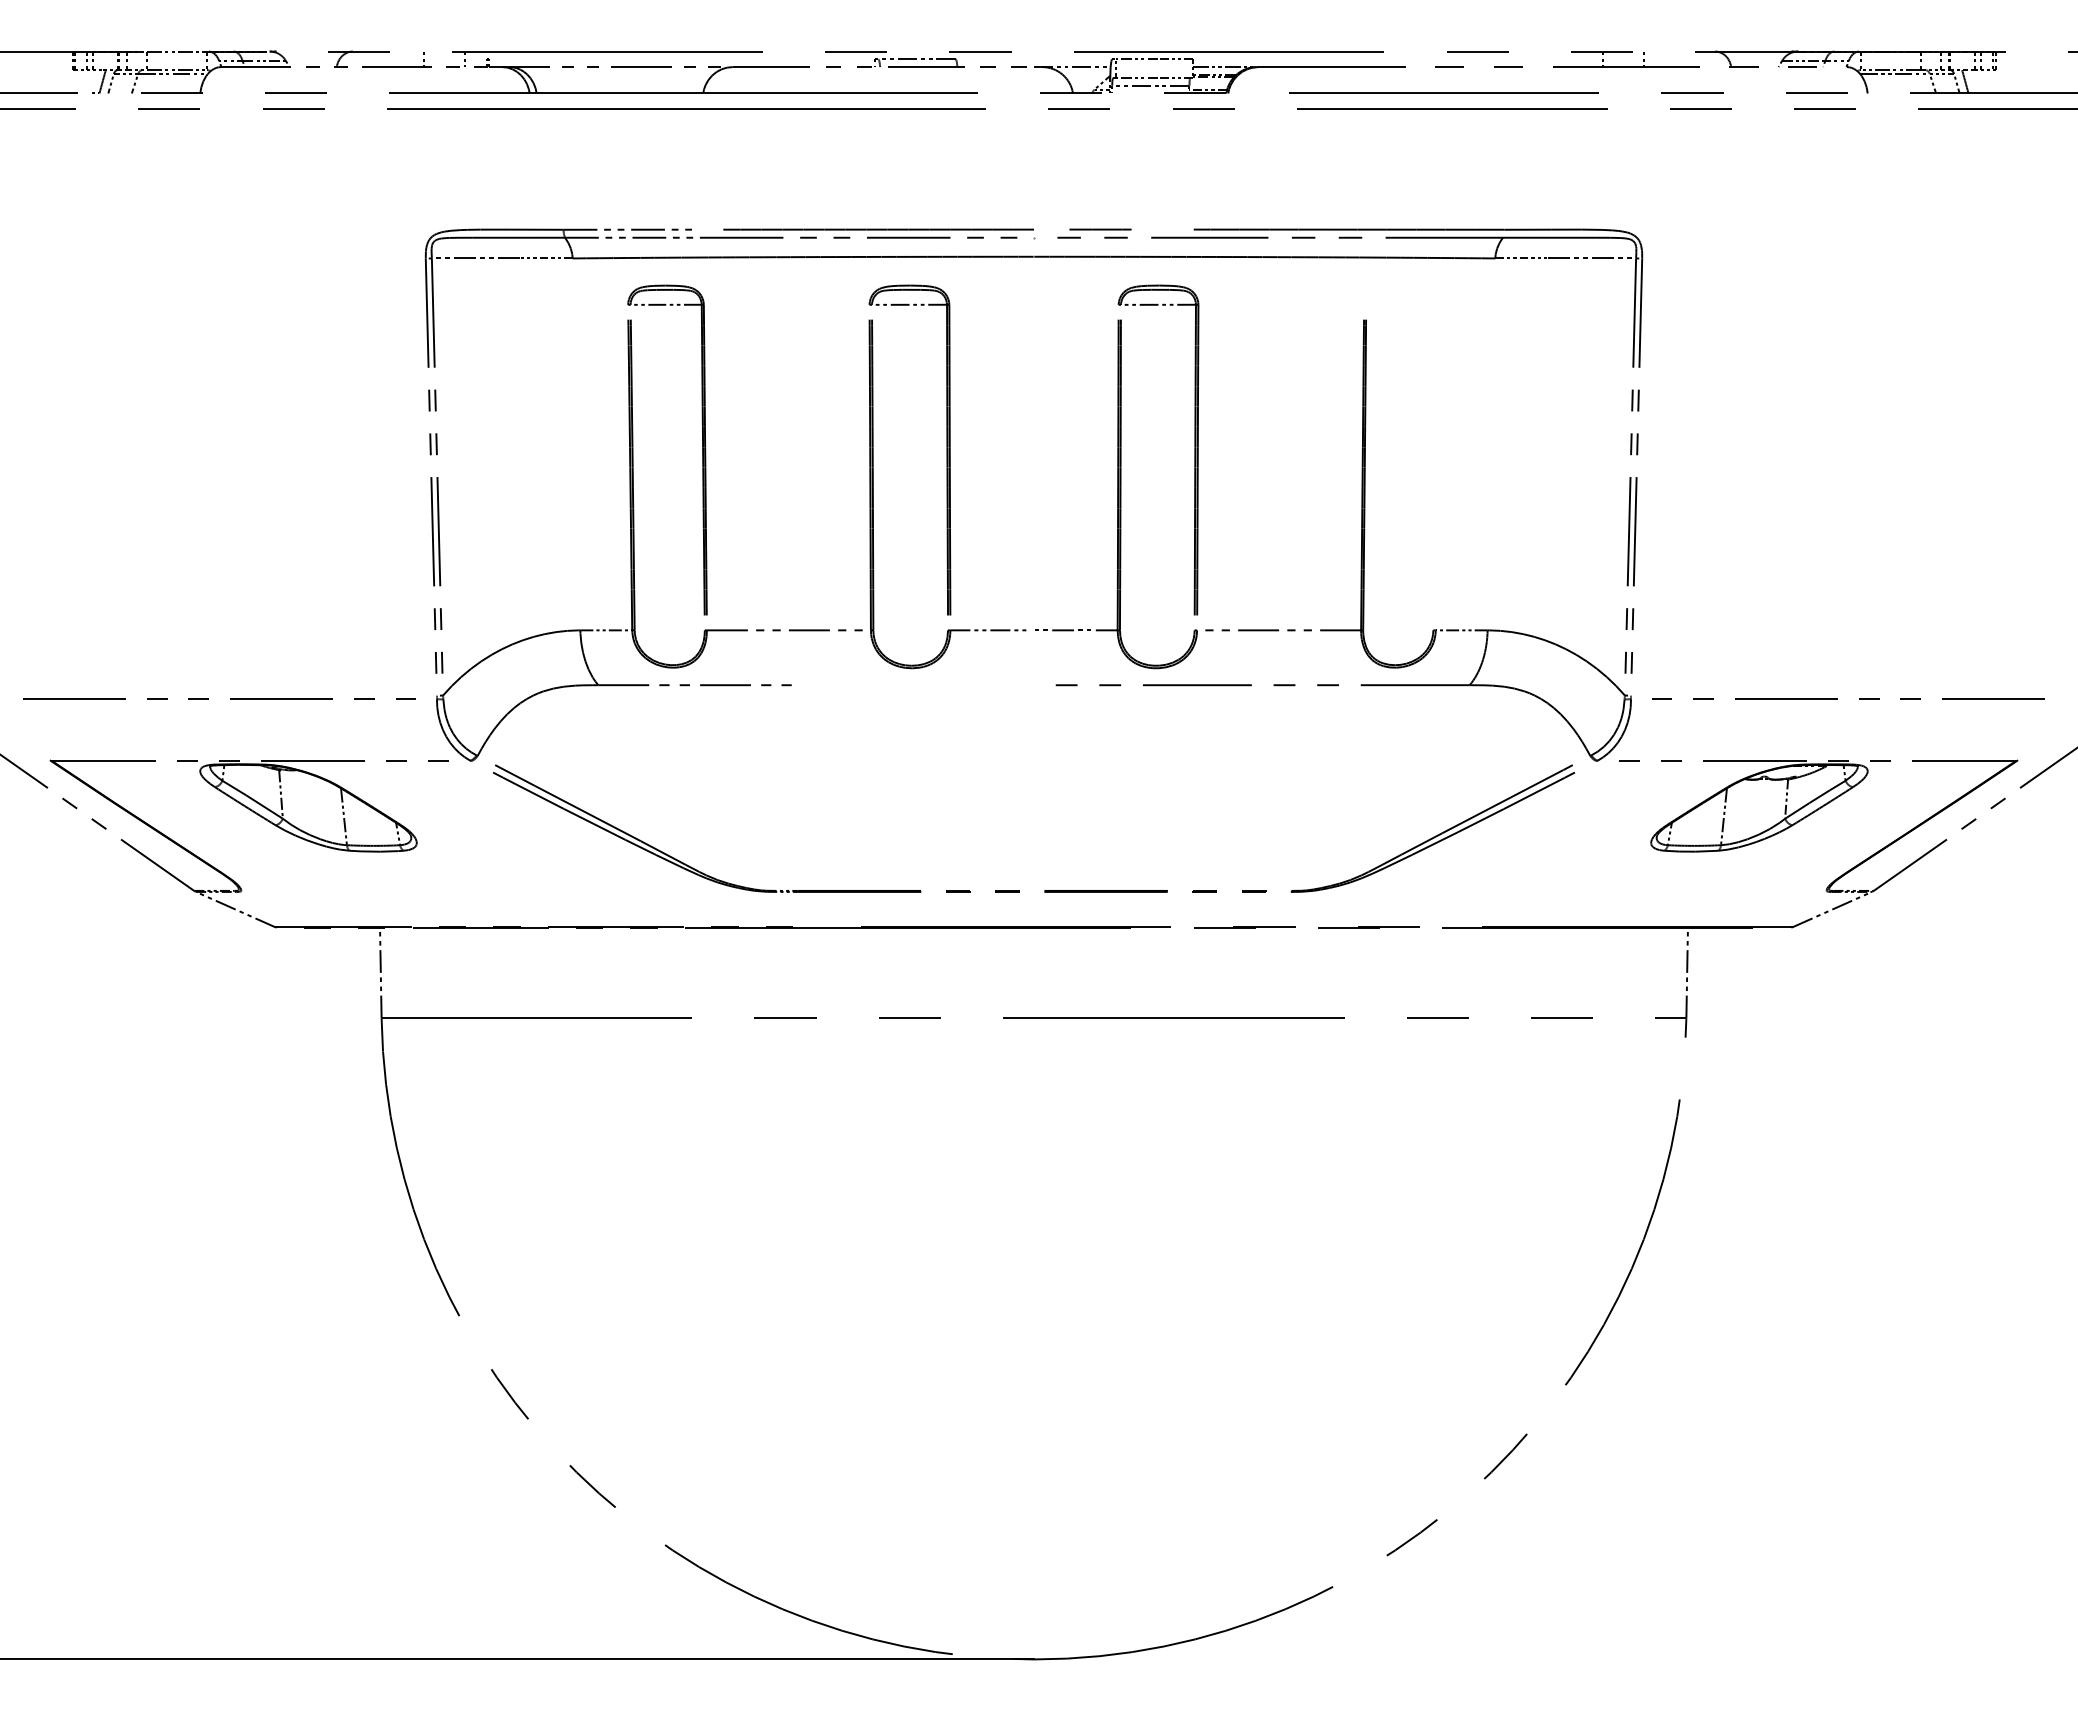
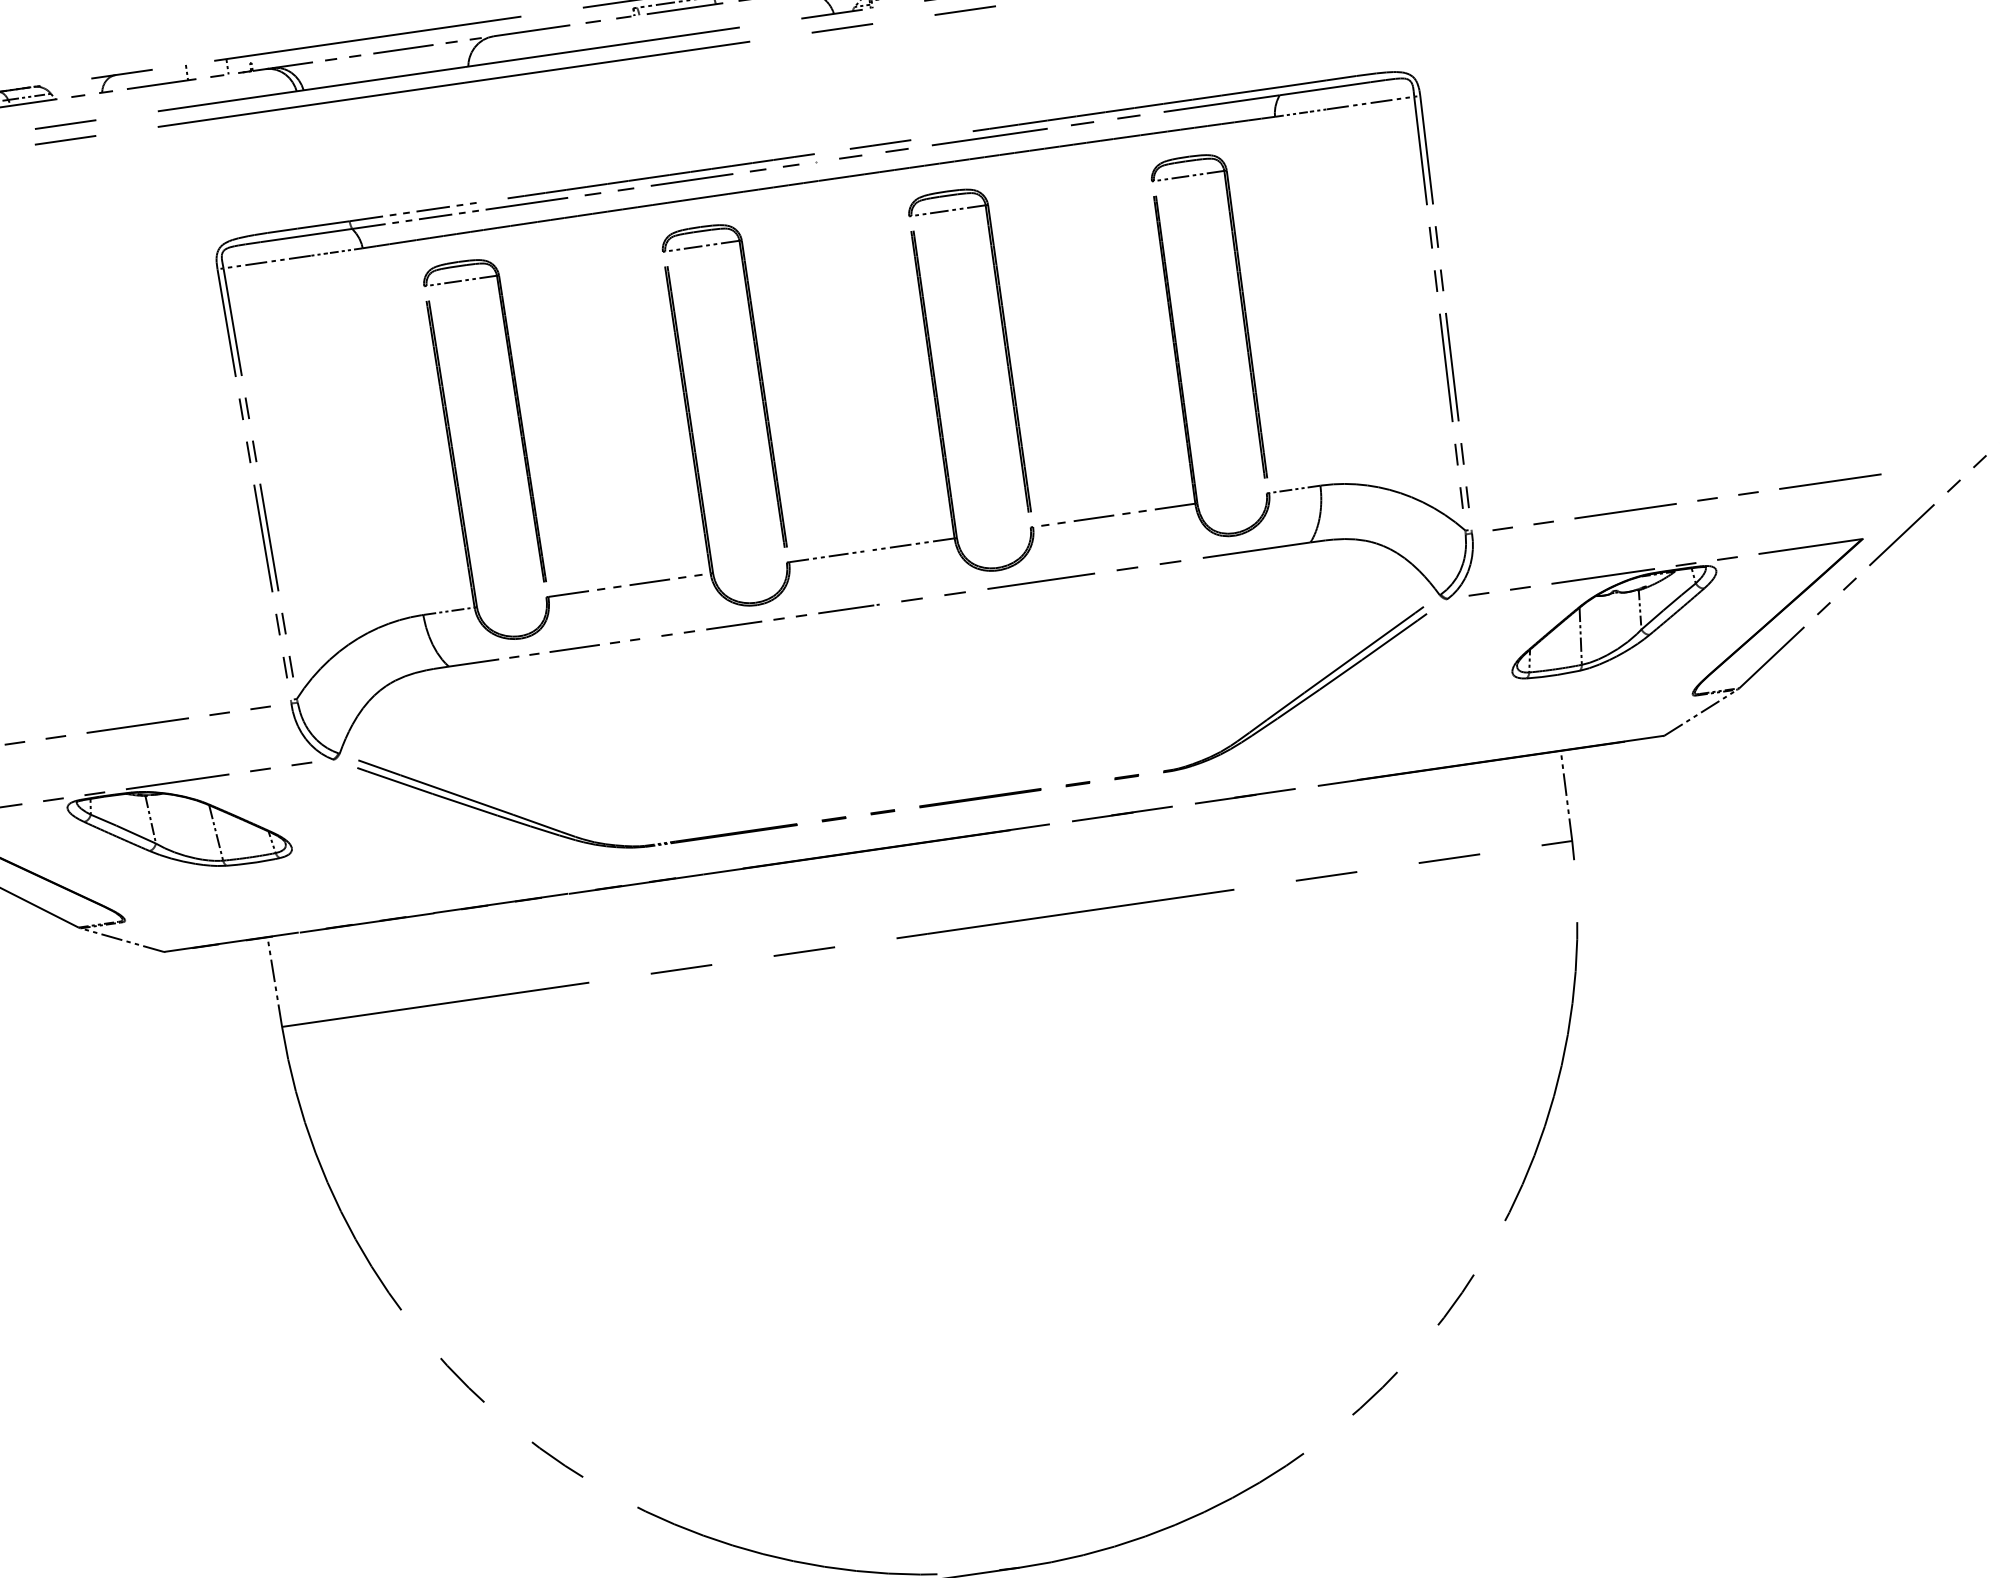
part: (1434, 449) -> (1242, 314), added
line: (926, 685) -> (773, 620), added

